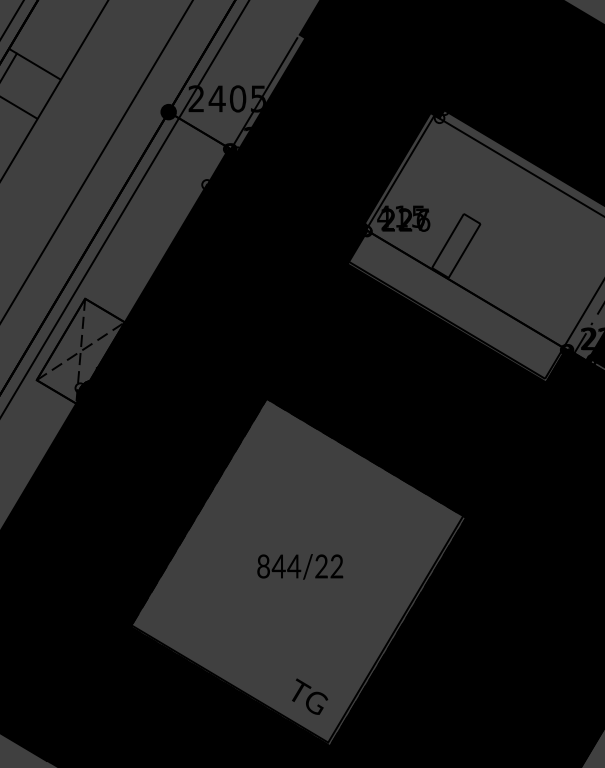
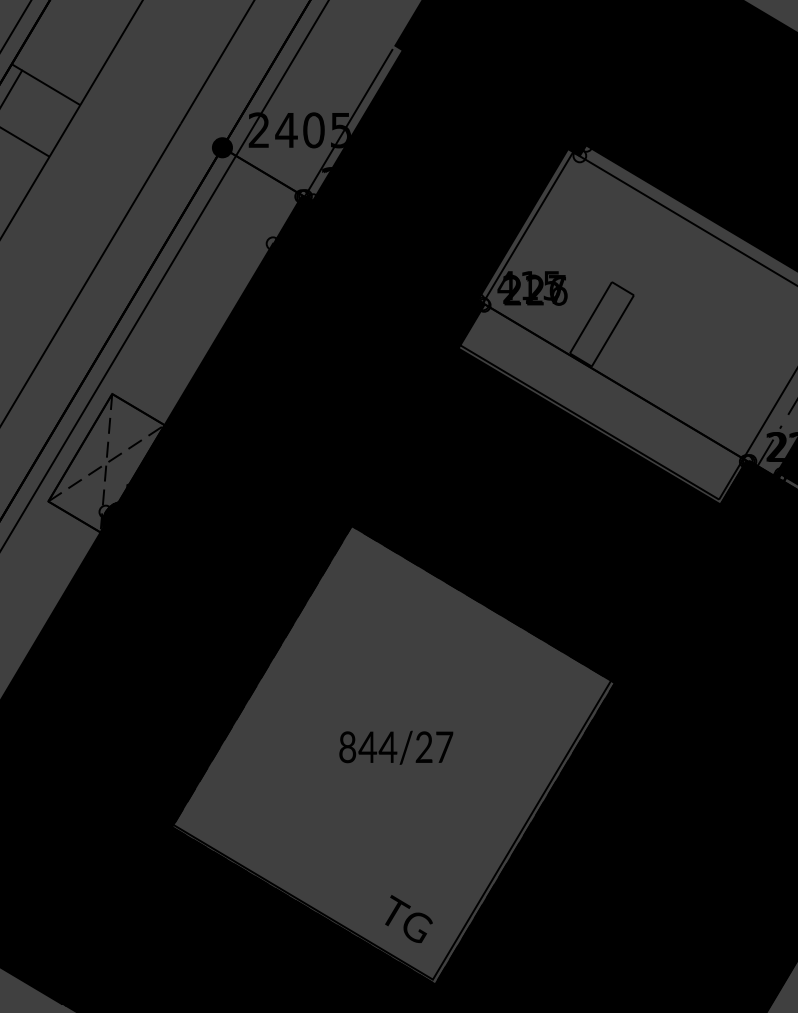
text: (336, 566) -> (443, 747), 844/22 -> 844/27

